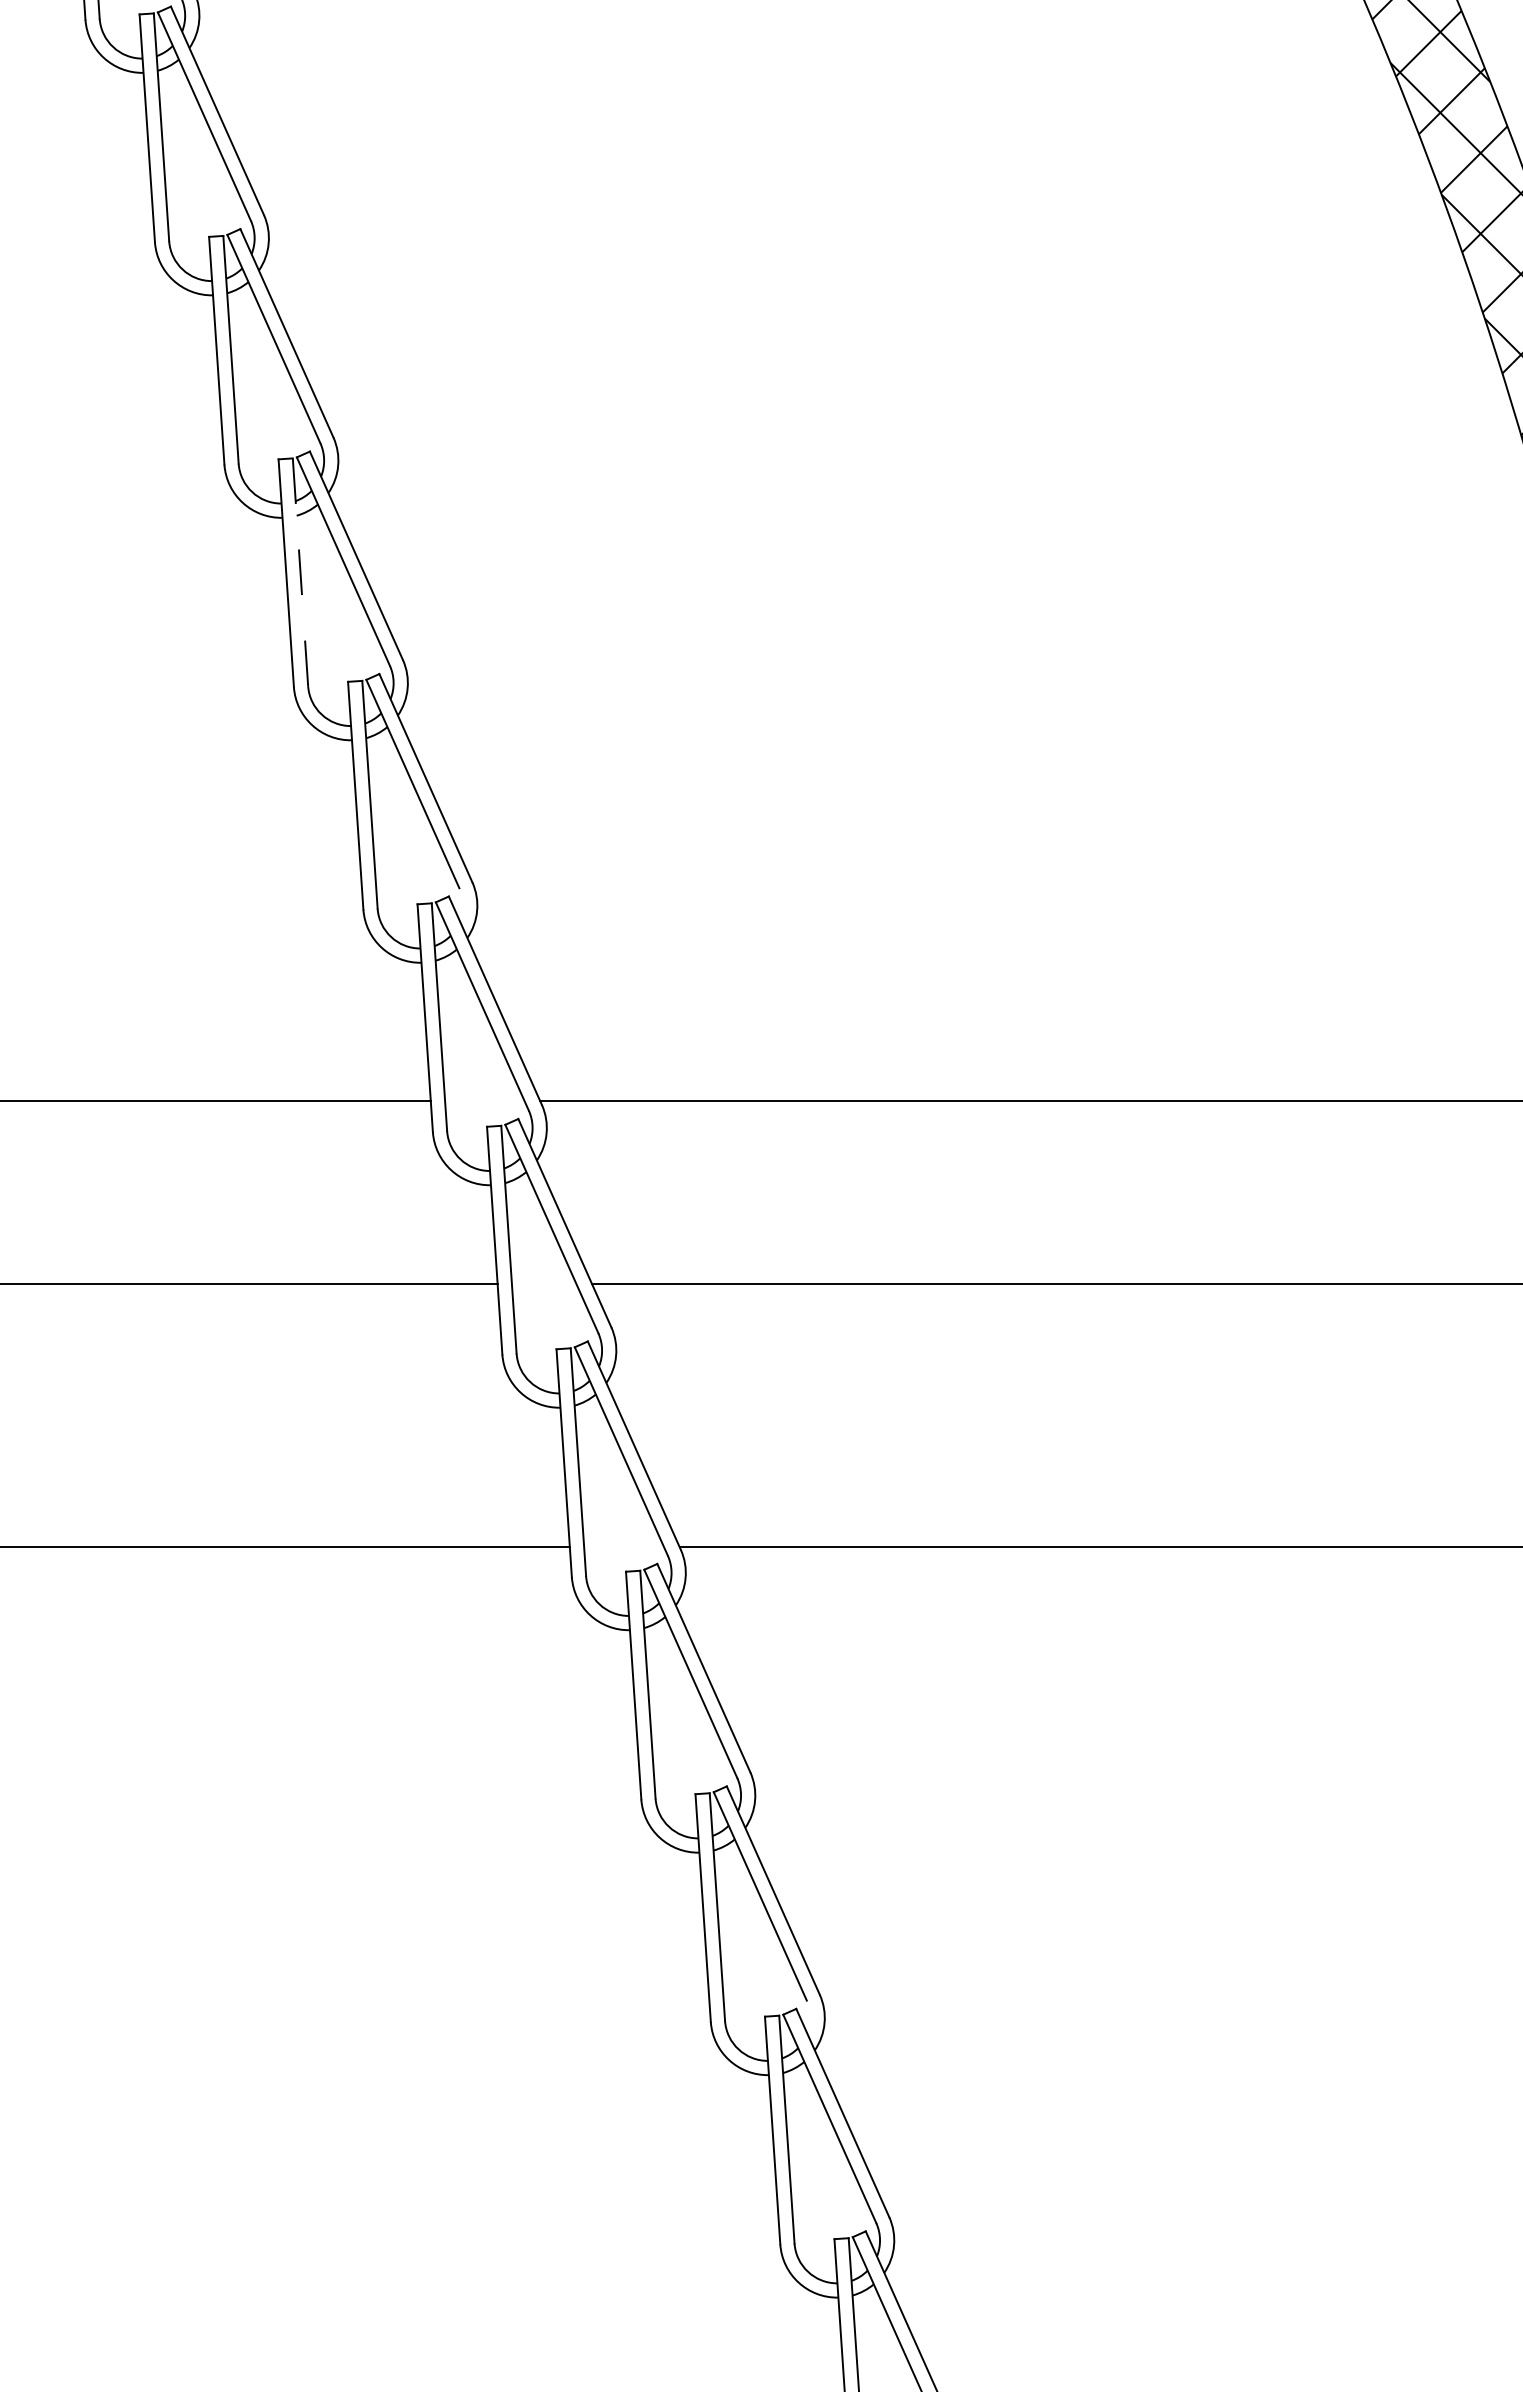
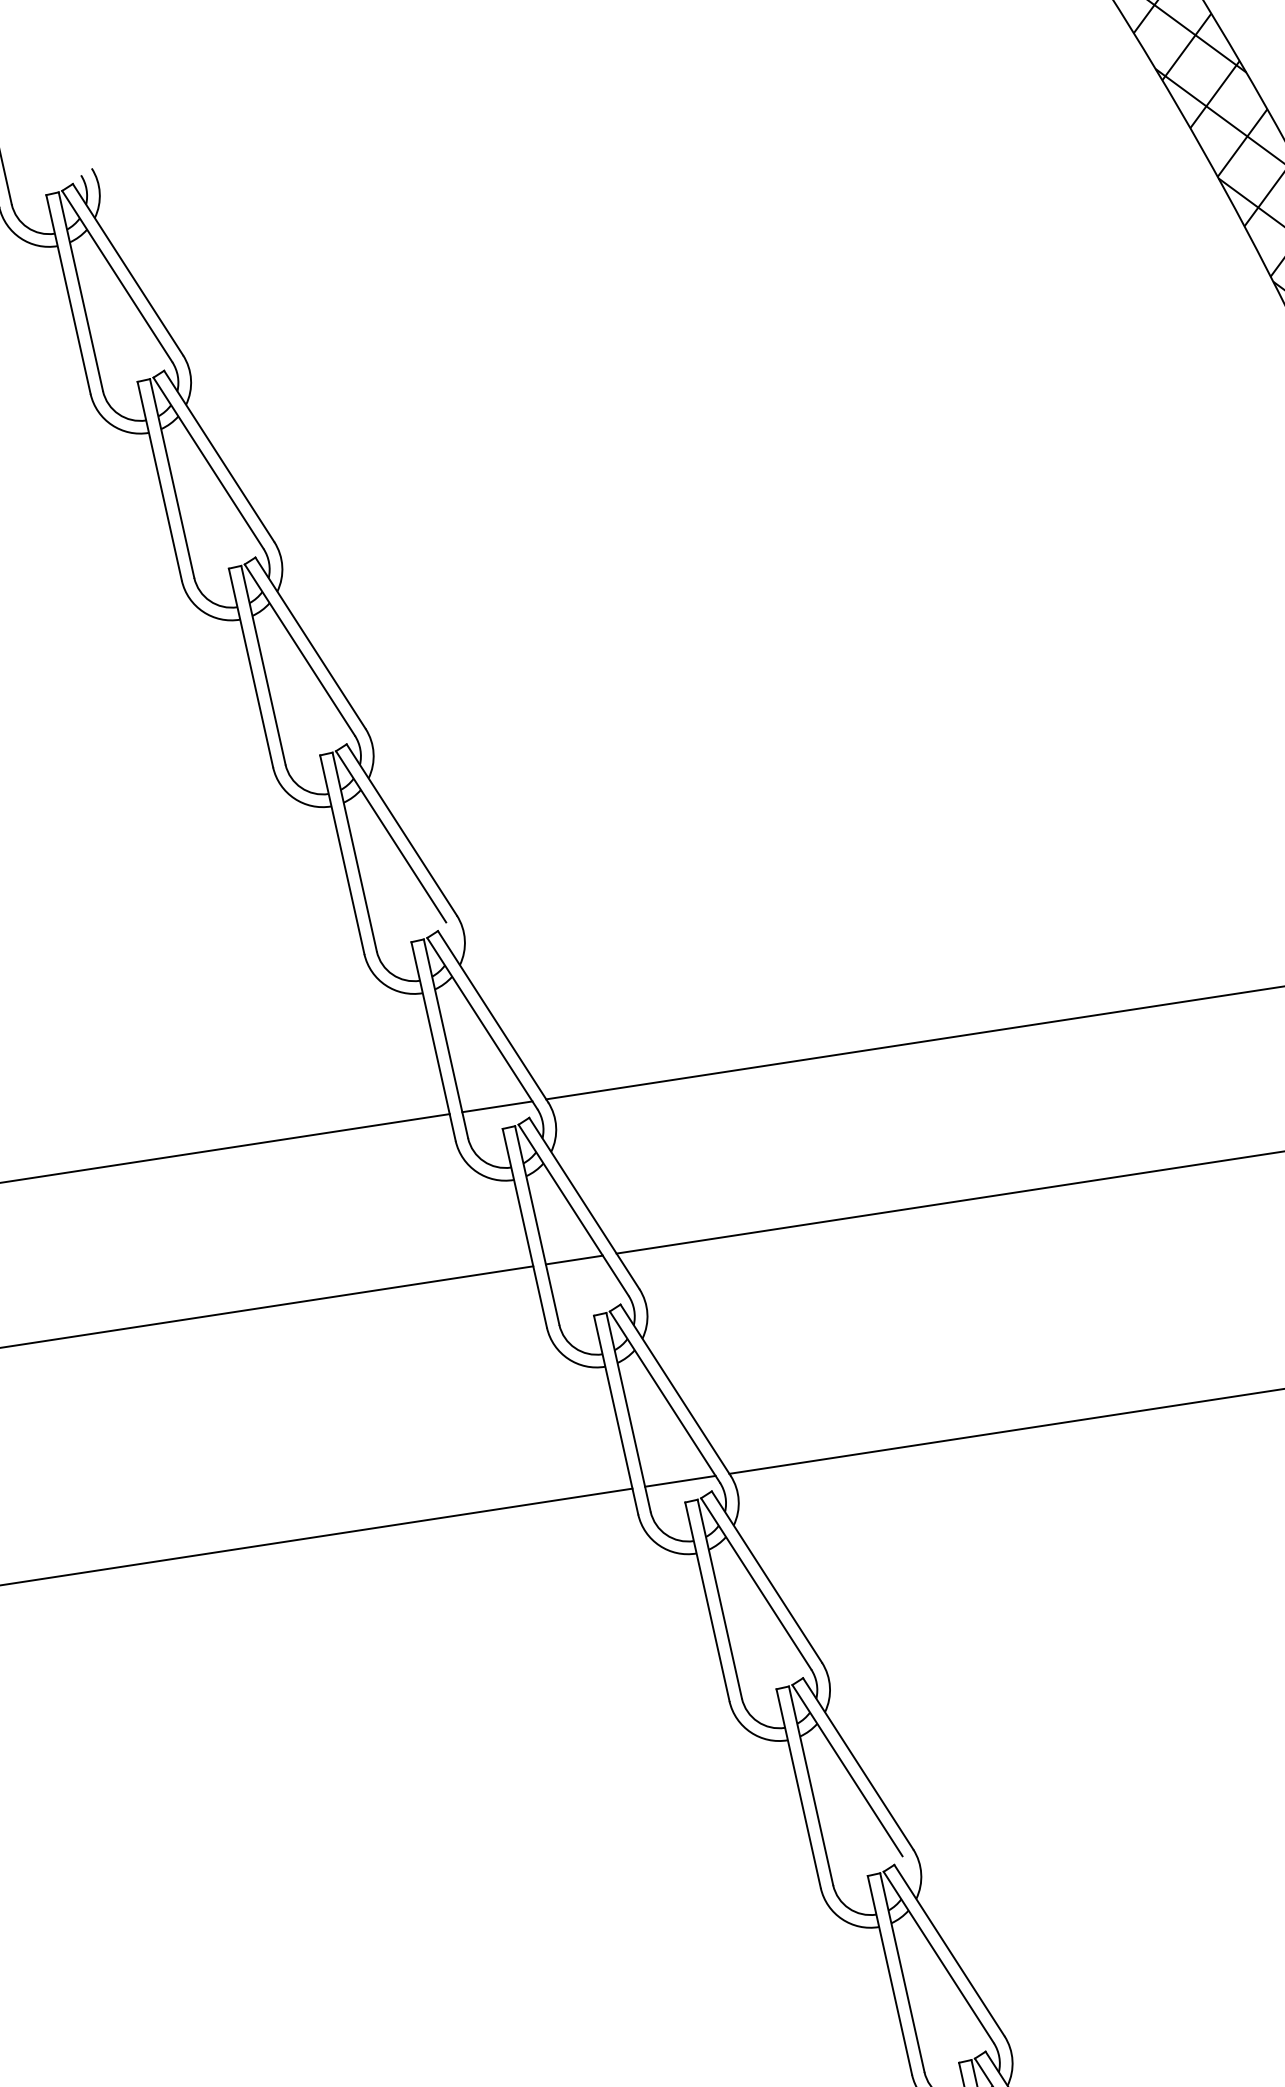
line: (300, 572) -> (263, 665), dashed -> solid
line: (484, 1101) -> (497, 1106), added
line: (543, 1284) -> (573, 1260), added
line: (624, 1547) -> (680, 1481), added

